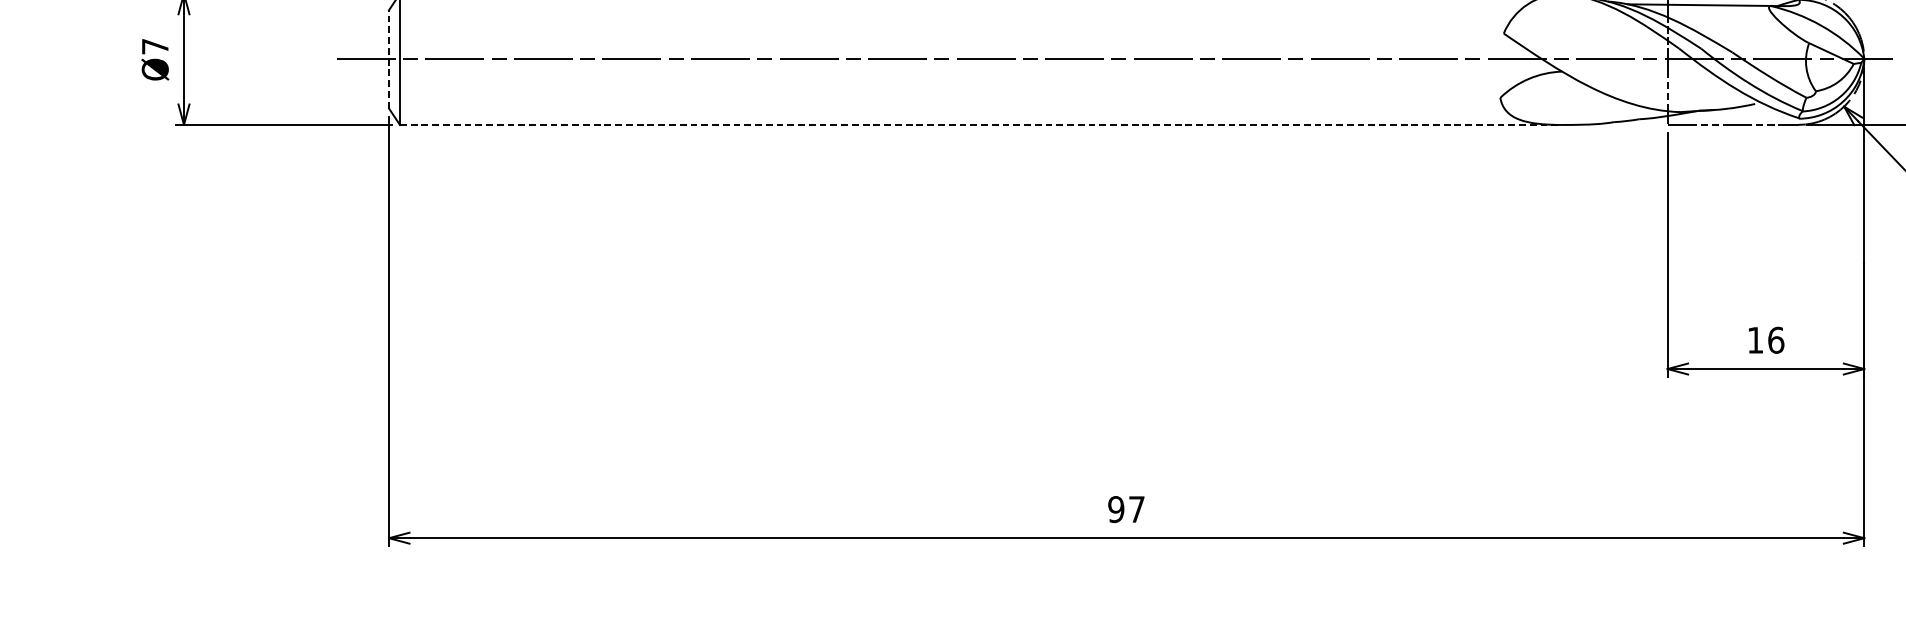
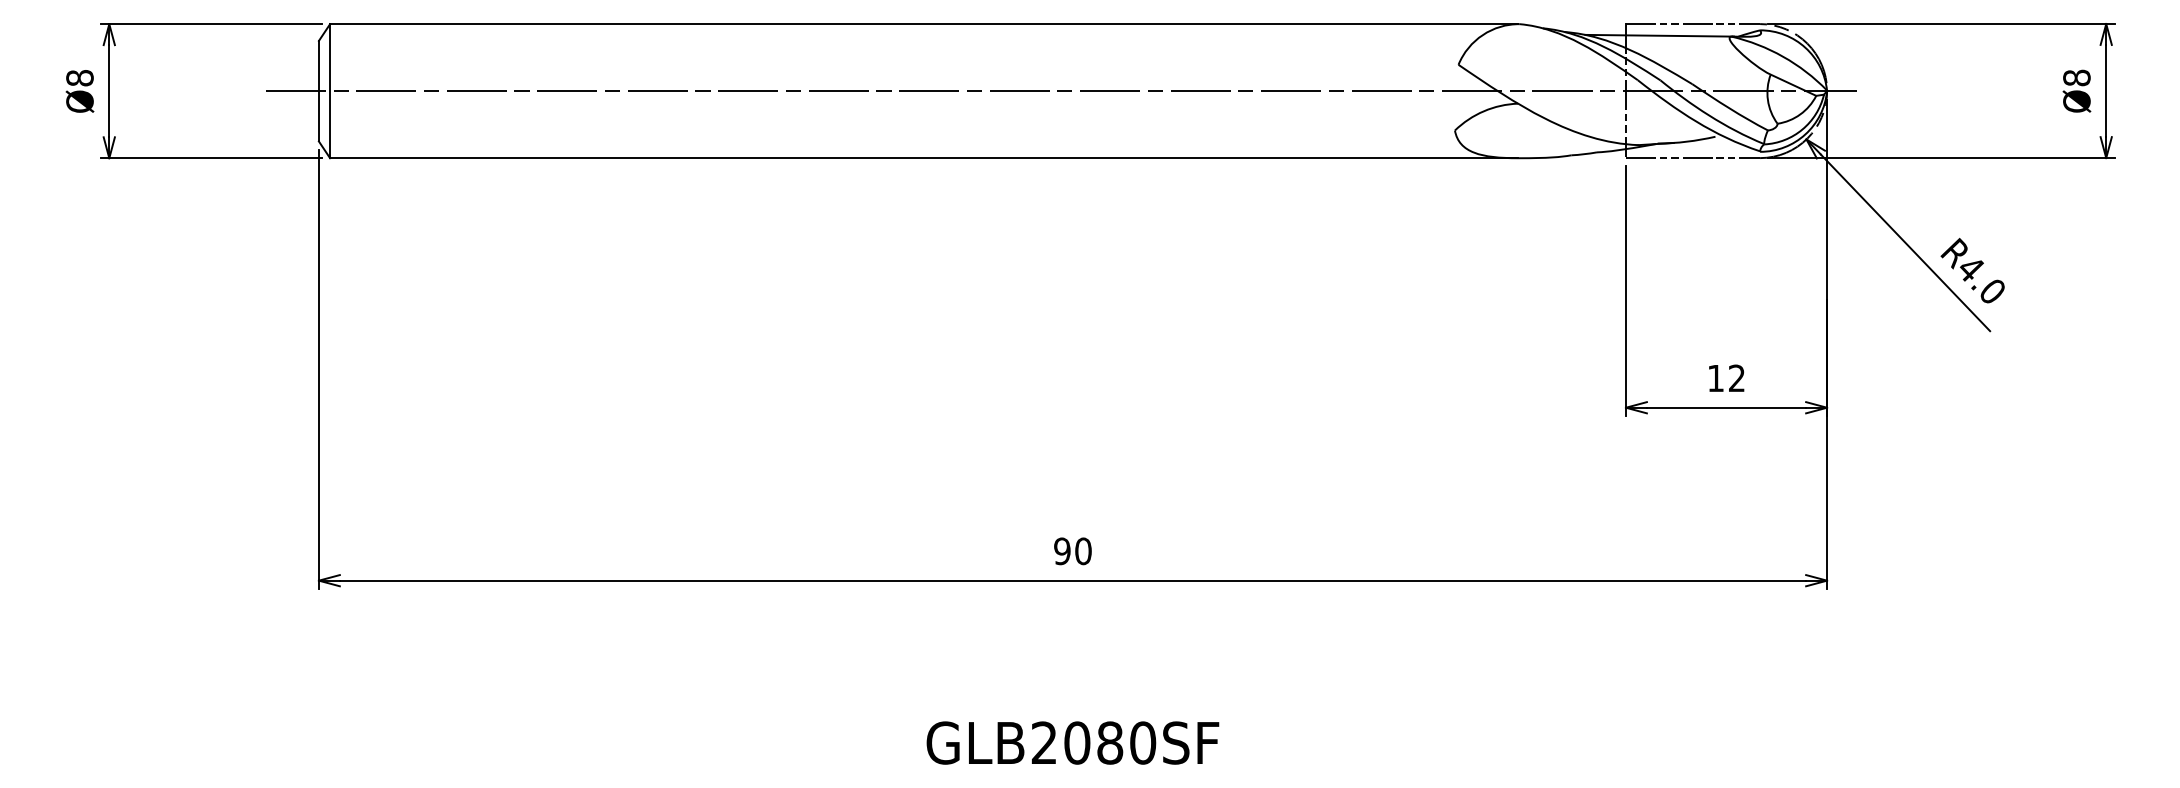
text: (154, 46) -> (79, 78), Ø7 -> Ø8
line: (388, 58) -> (318, 90), dashed -> solid
line: (981, 125) -> (924, 158), dashed -> solid
text: (1775, 340) -> (1736, 378), 16 -> 12
text: (1136, 509) -> (1083, 551), 97 -> 90

